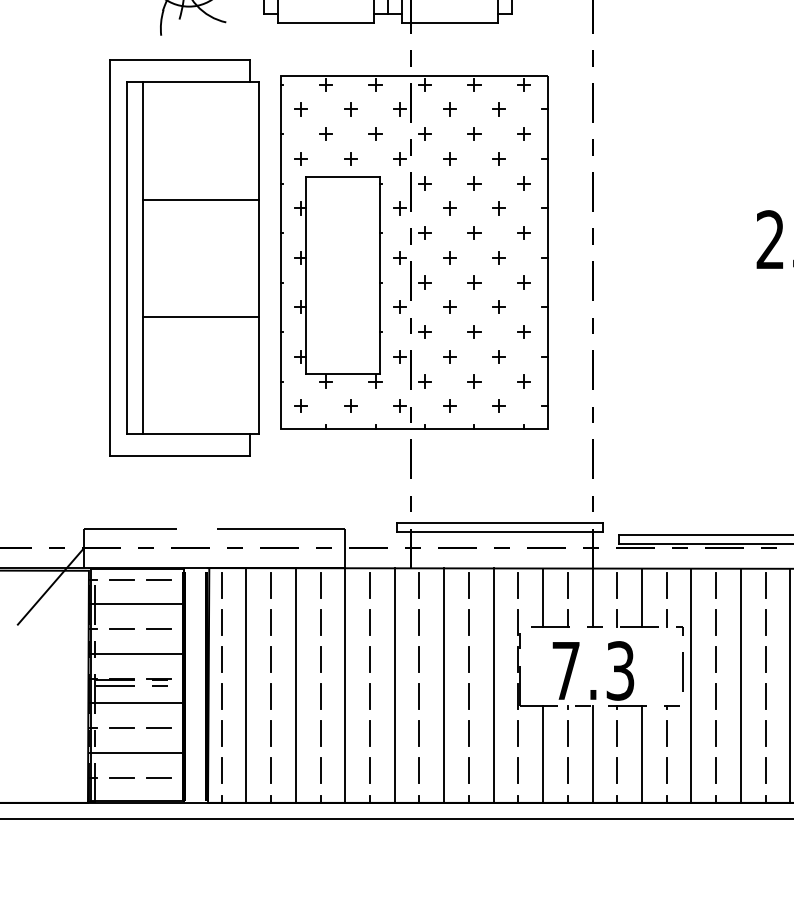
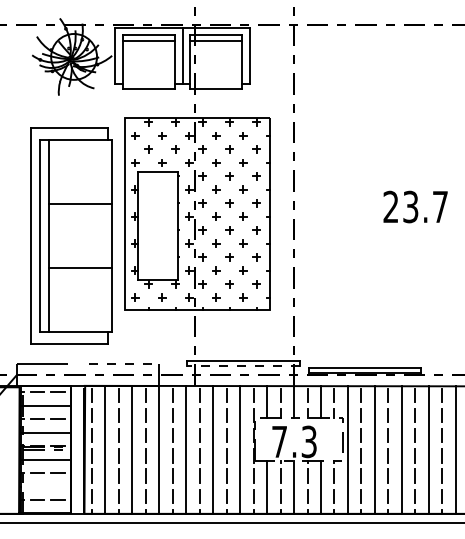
part: (184, 257) -> (71, 235), moved
line: (281, 528) -> (124, 364), solid -> dashed
line: (497, 532) -> (242, 366), solid -> dashed
line: (136, 752) -> (45, 486), removed

